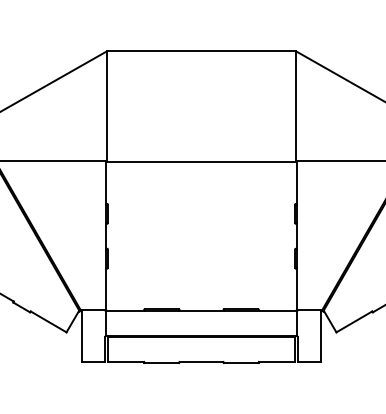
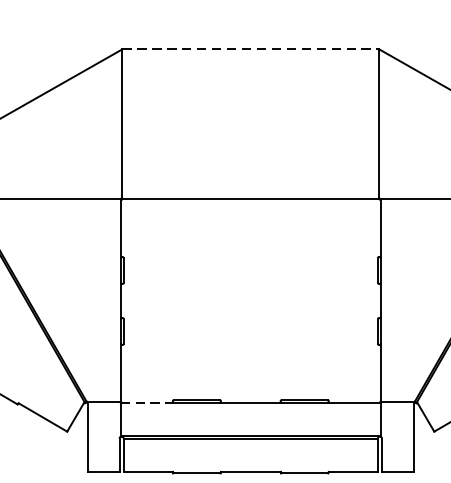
line: (201, 50) -> (250, 48), solid -> dashed
line: (125, 310) -> (147, 401), solid -> dashed

